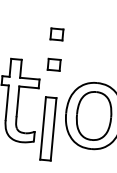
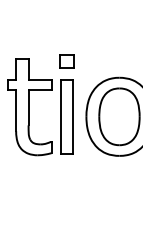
part: (56, 34) -> (66, 25), removed
part: (47, 128) -> (66, 116), moved

